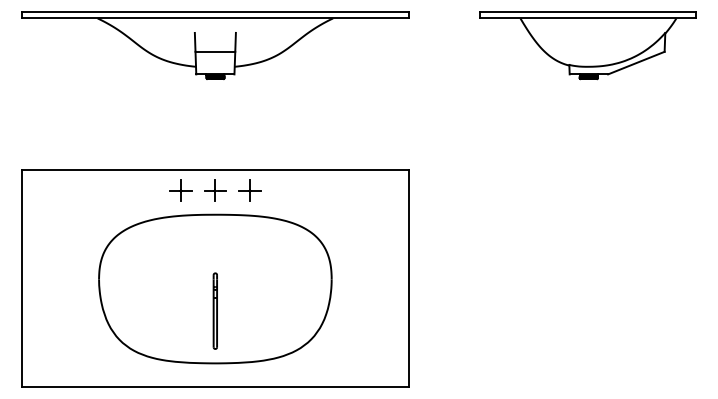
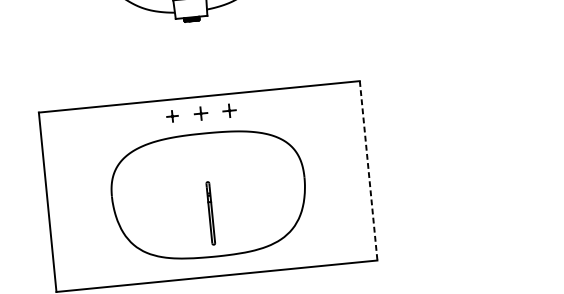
part: (180, 190) -> (172, 116), size x0.6
part: (215, 190) -> (201, 113), size x0.7
part: (249, 190) -> (229, 110), size x0.7
line: (409, 279) -> (368, 171), solid -> dashed

